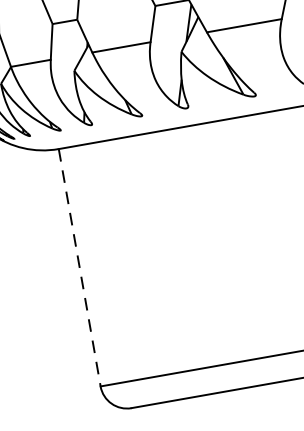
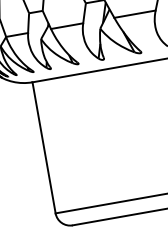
line: (80, 267) -> (44, 147), dashed -> solid

